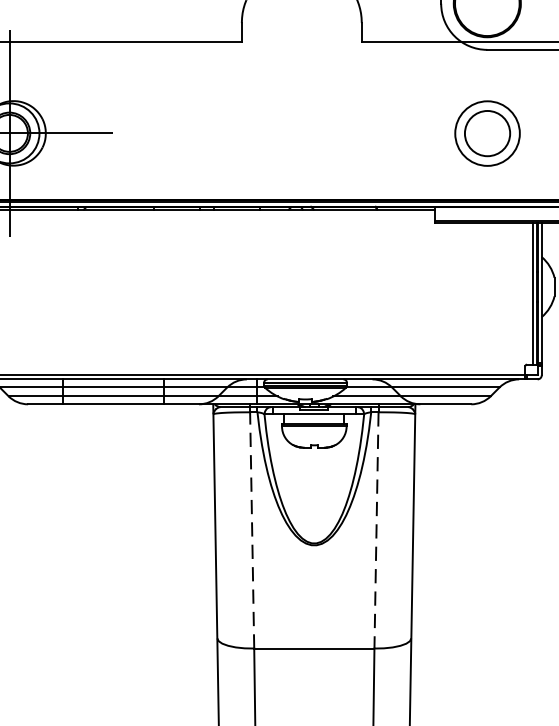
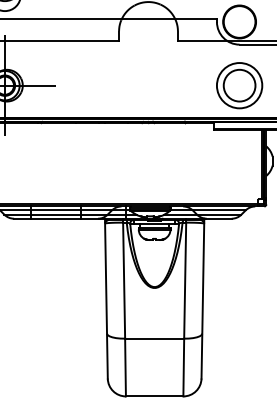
part: (487, 133) -> (239, 85), size x1.43
line: (252, 530) -> (124, 280), dashed -> solid
line: (377, 532) -> (185, 281), dashed -> solid

